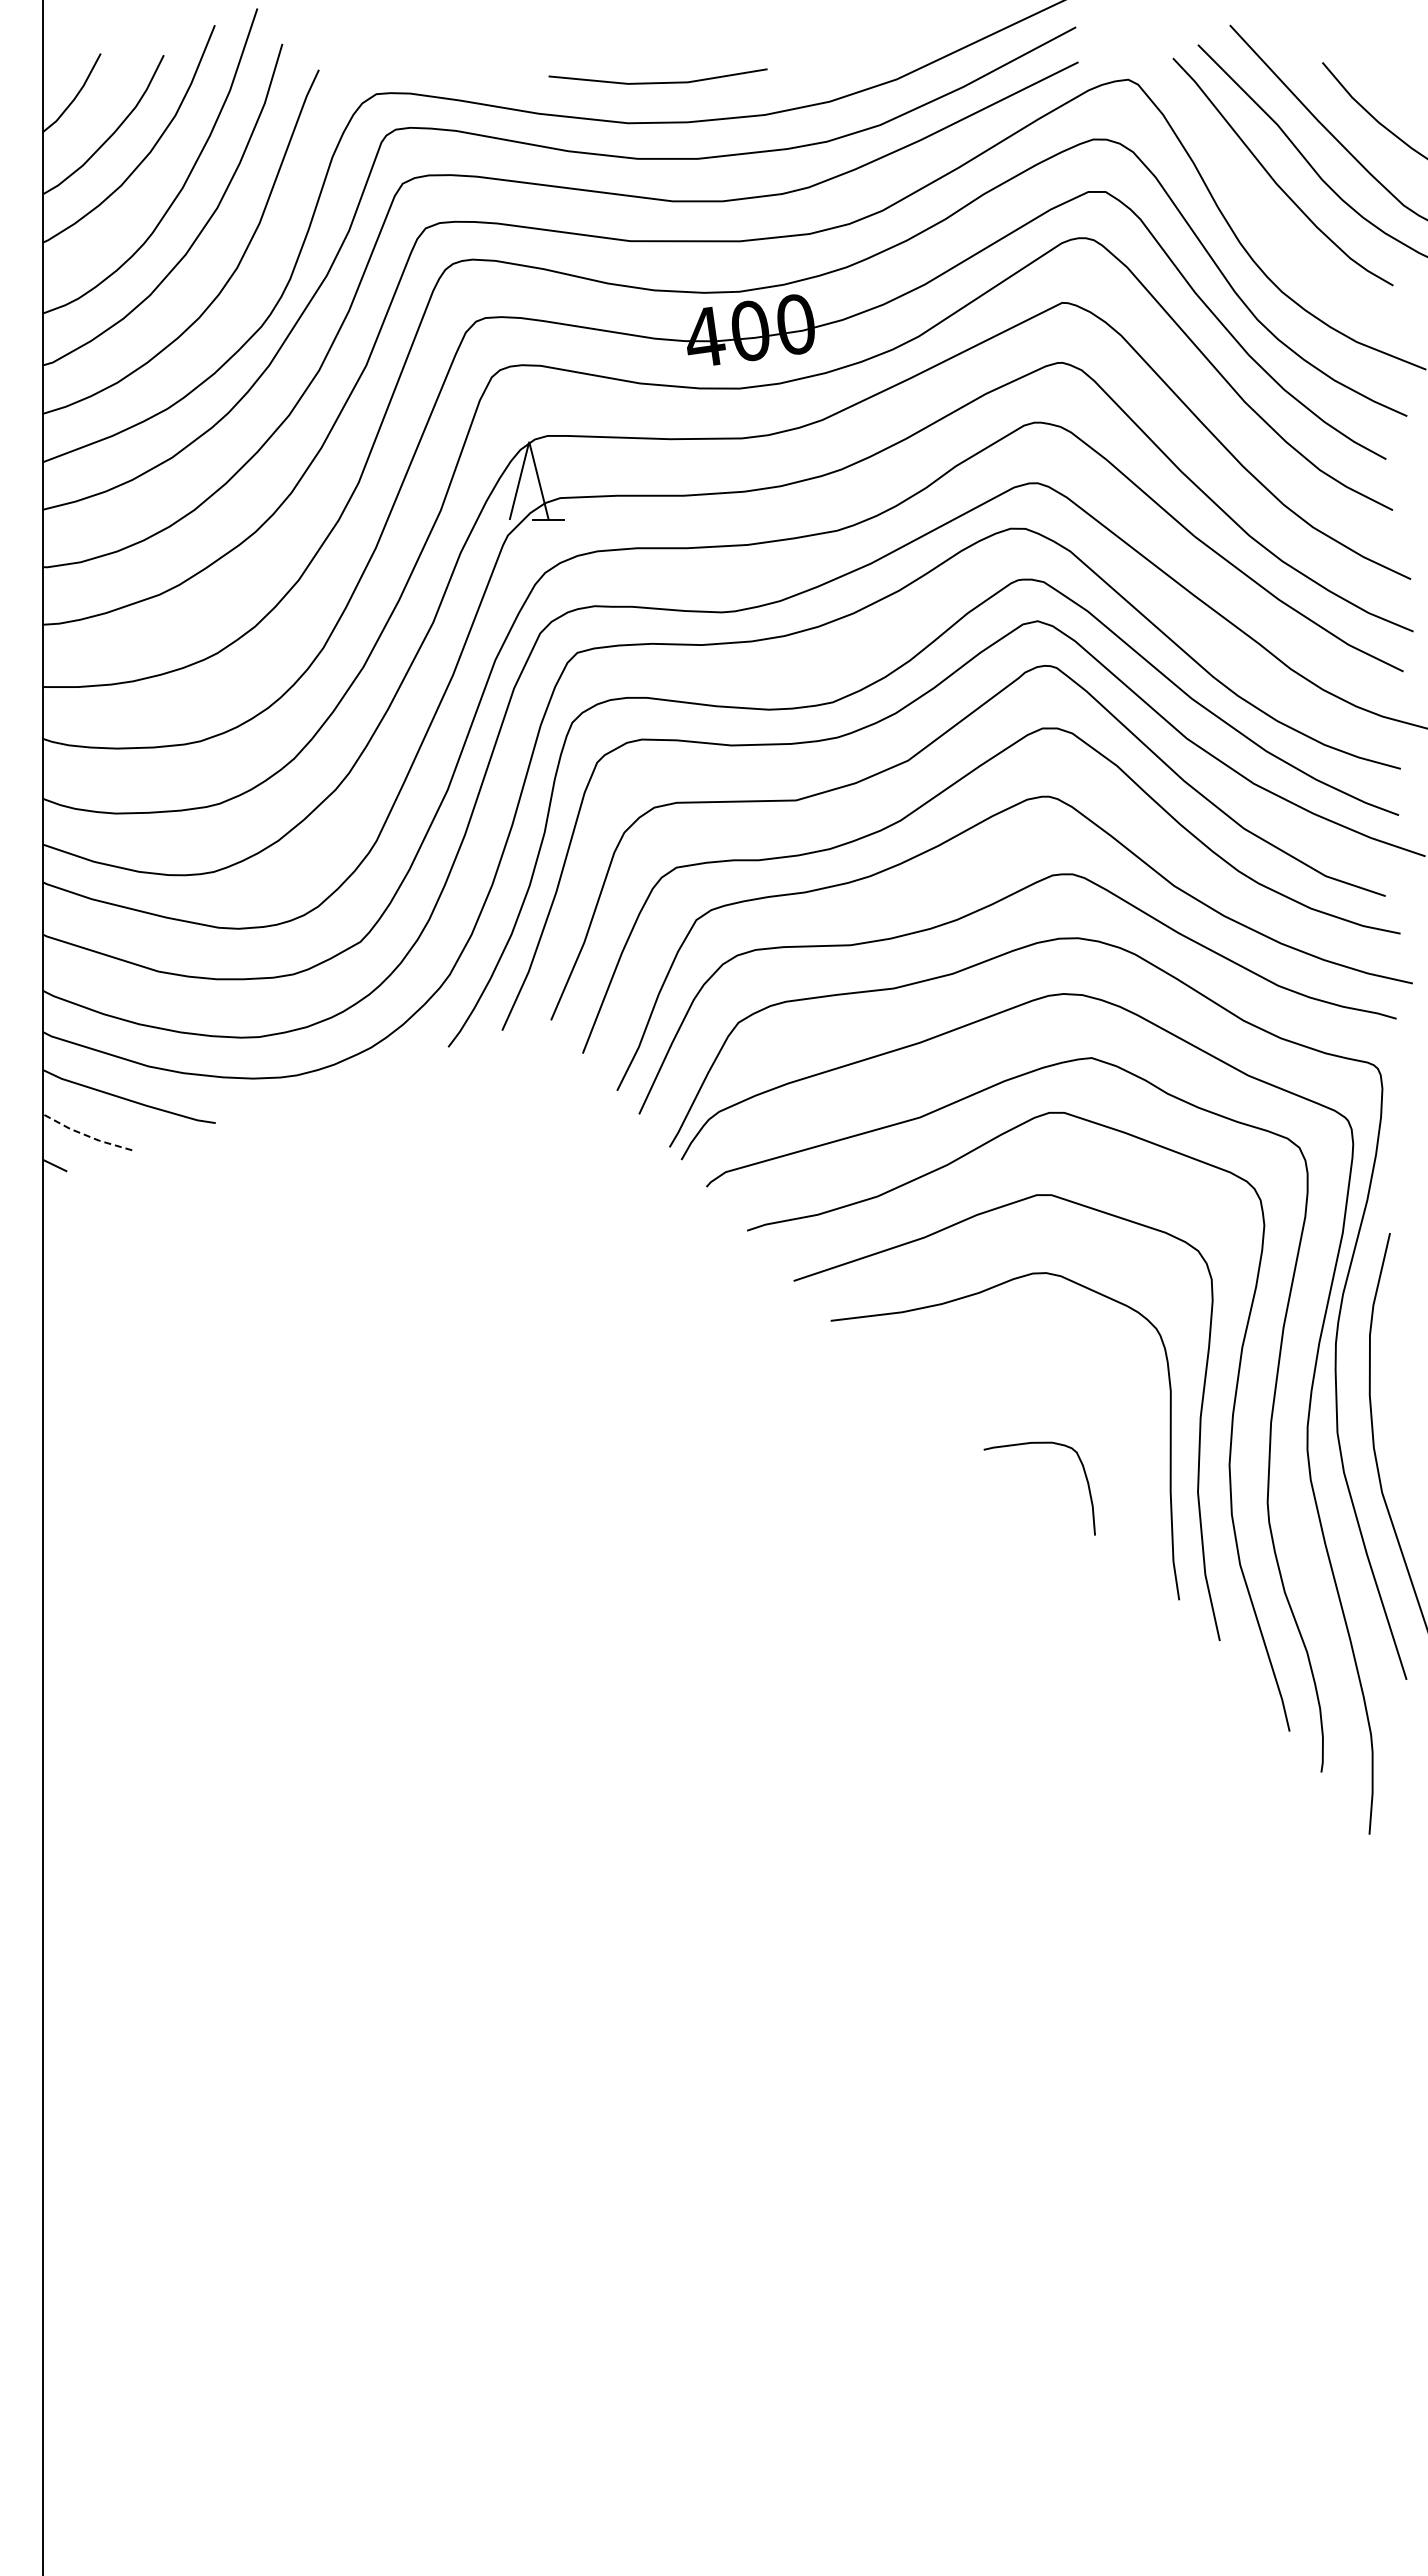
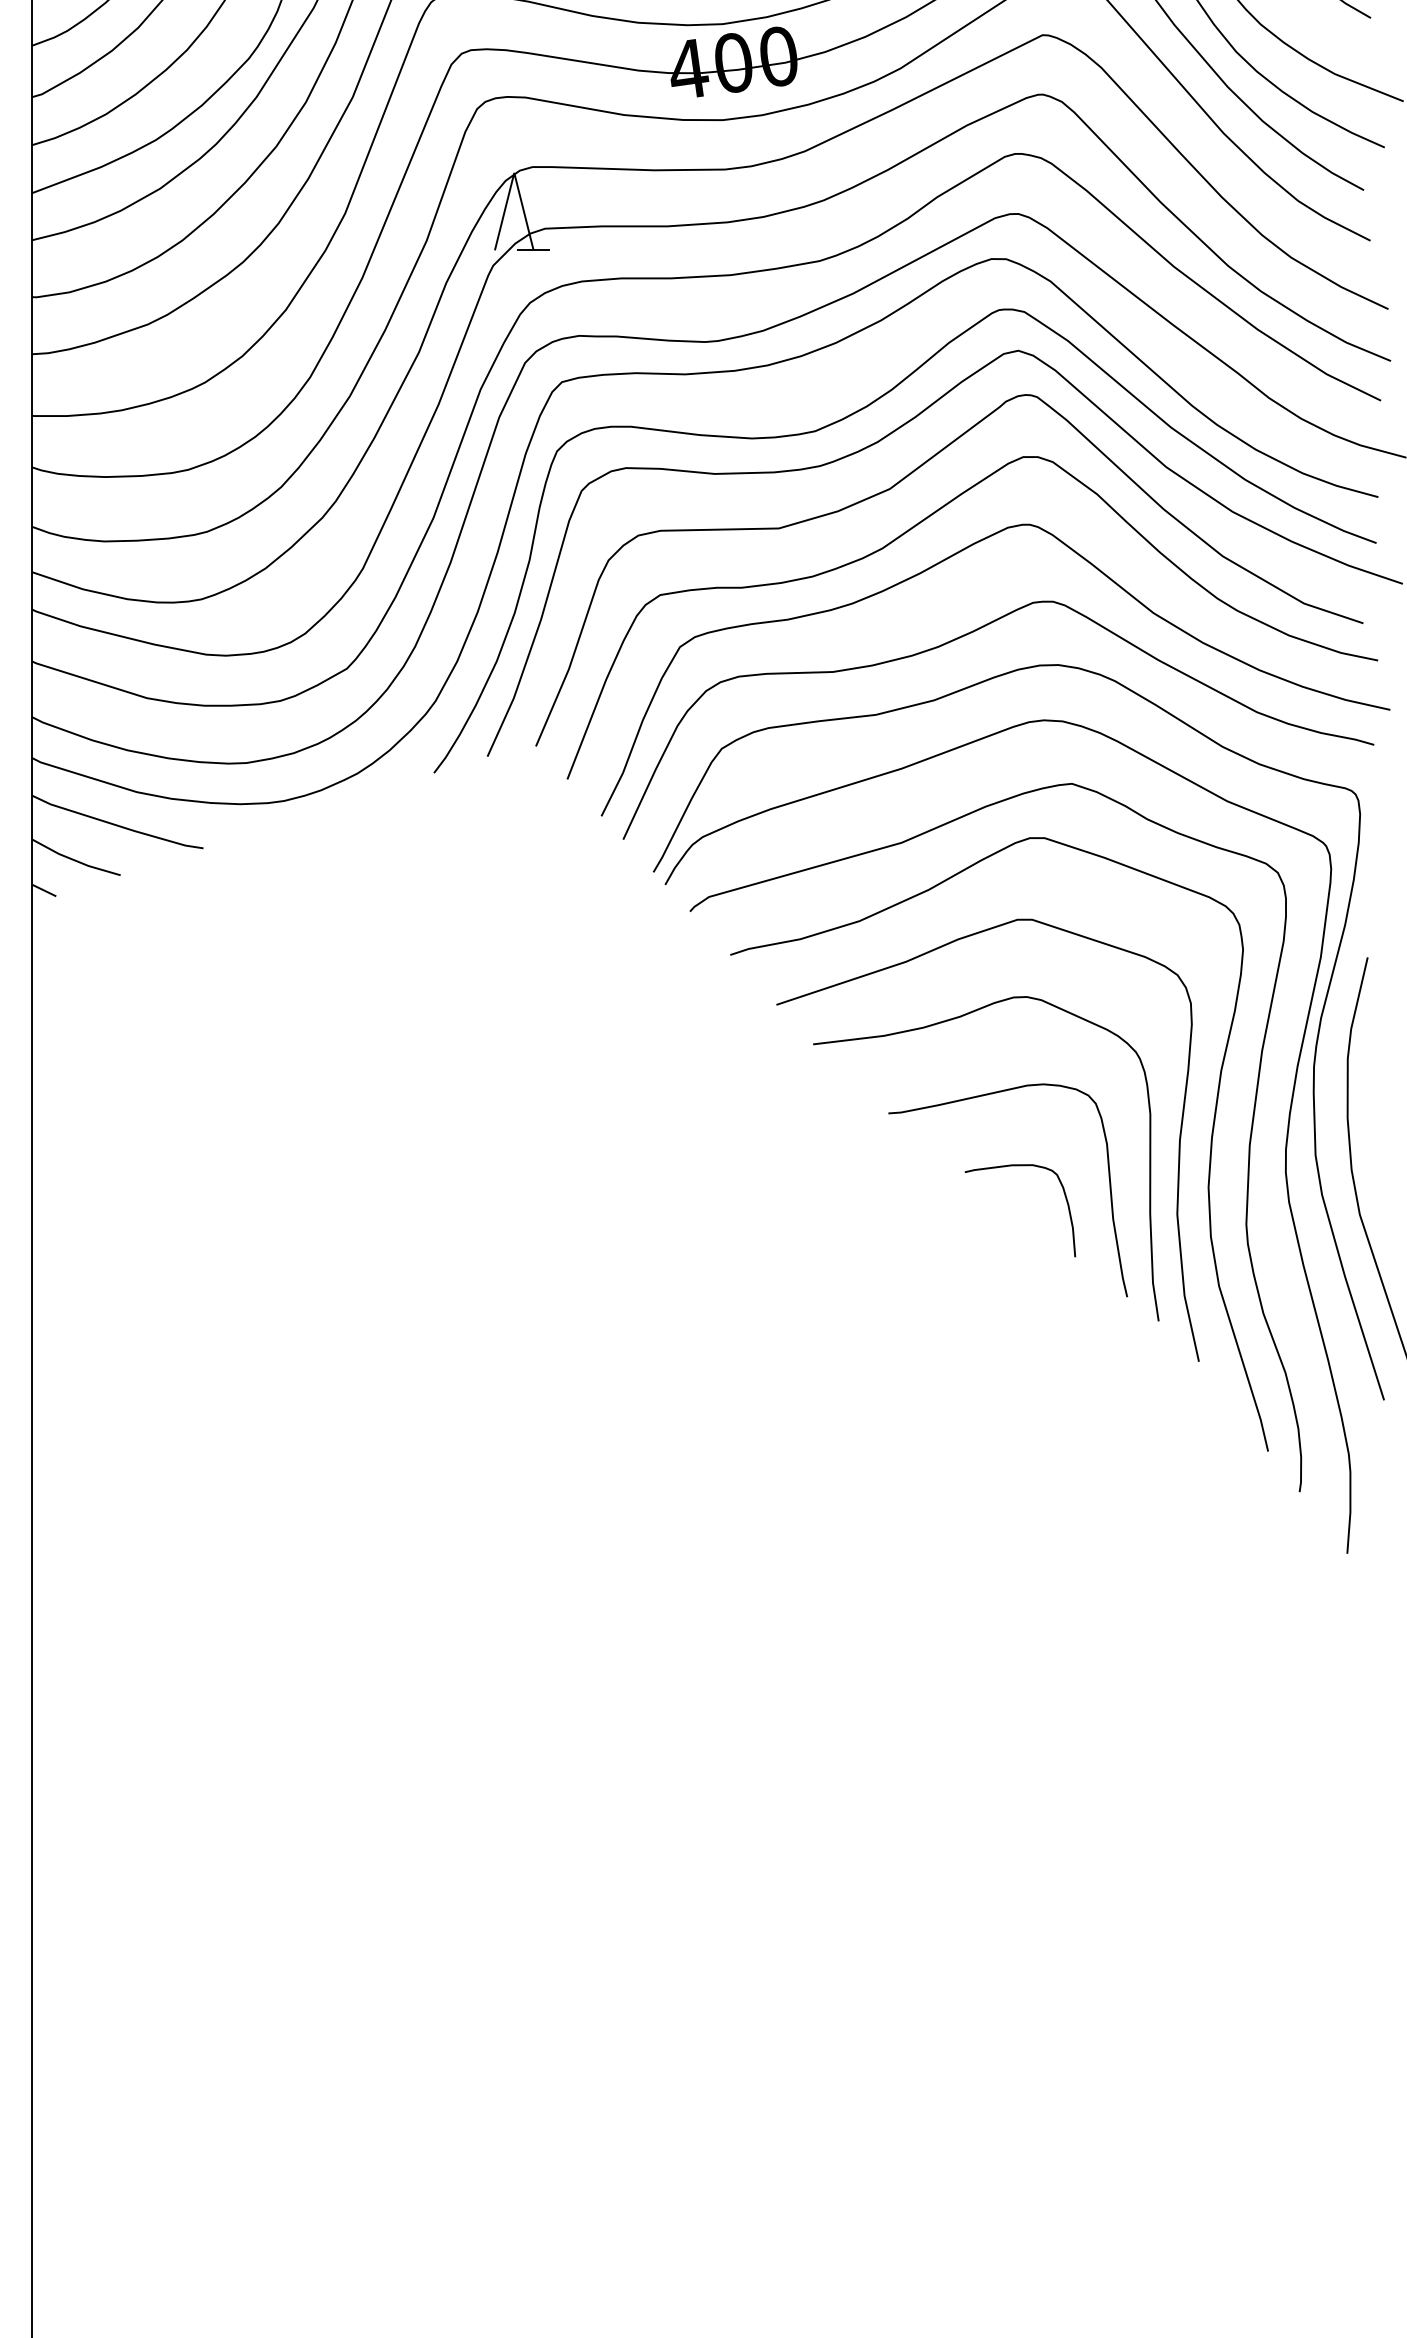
line: (85, 1135) -> (74, 860), dashed -> solid
curve: (1002, 1373) -> (983, 1096), added

